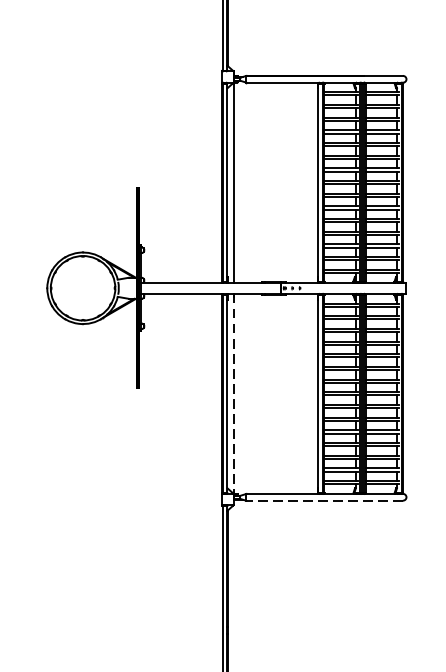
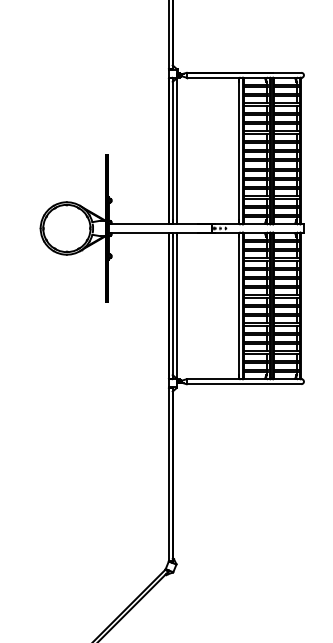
line: (233, 394) -> (177, 306), dashed -> solid
line: (323, 501) -> (243, 384), dashed -> solid

